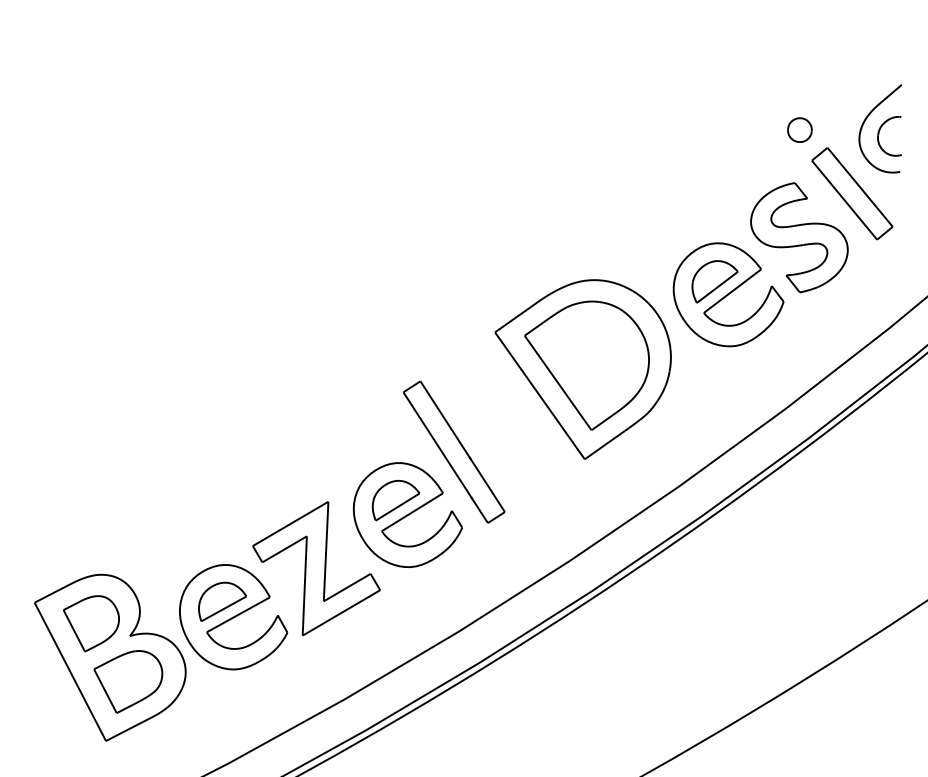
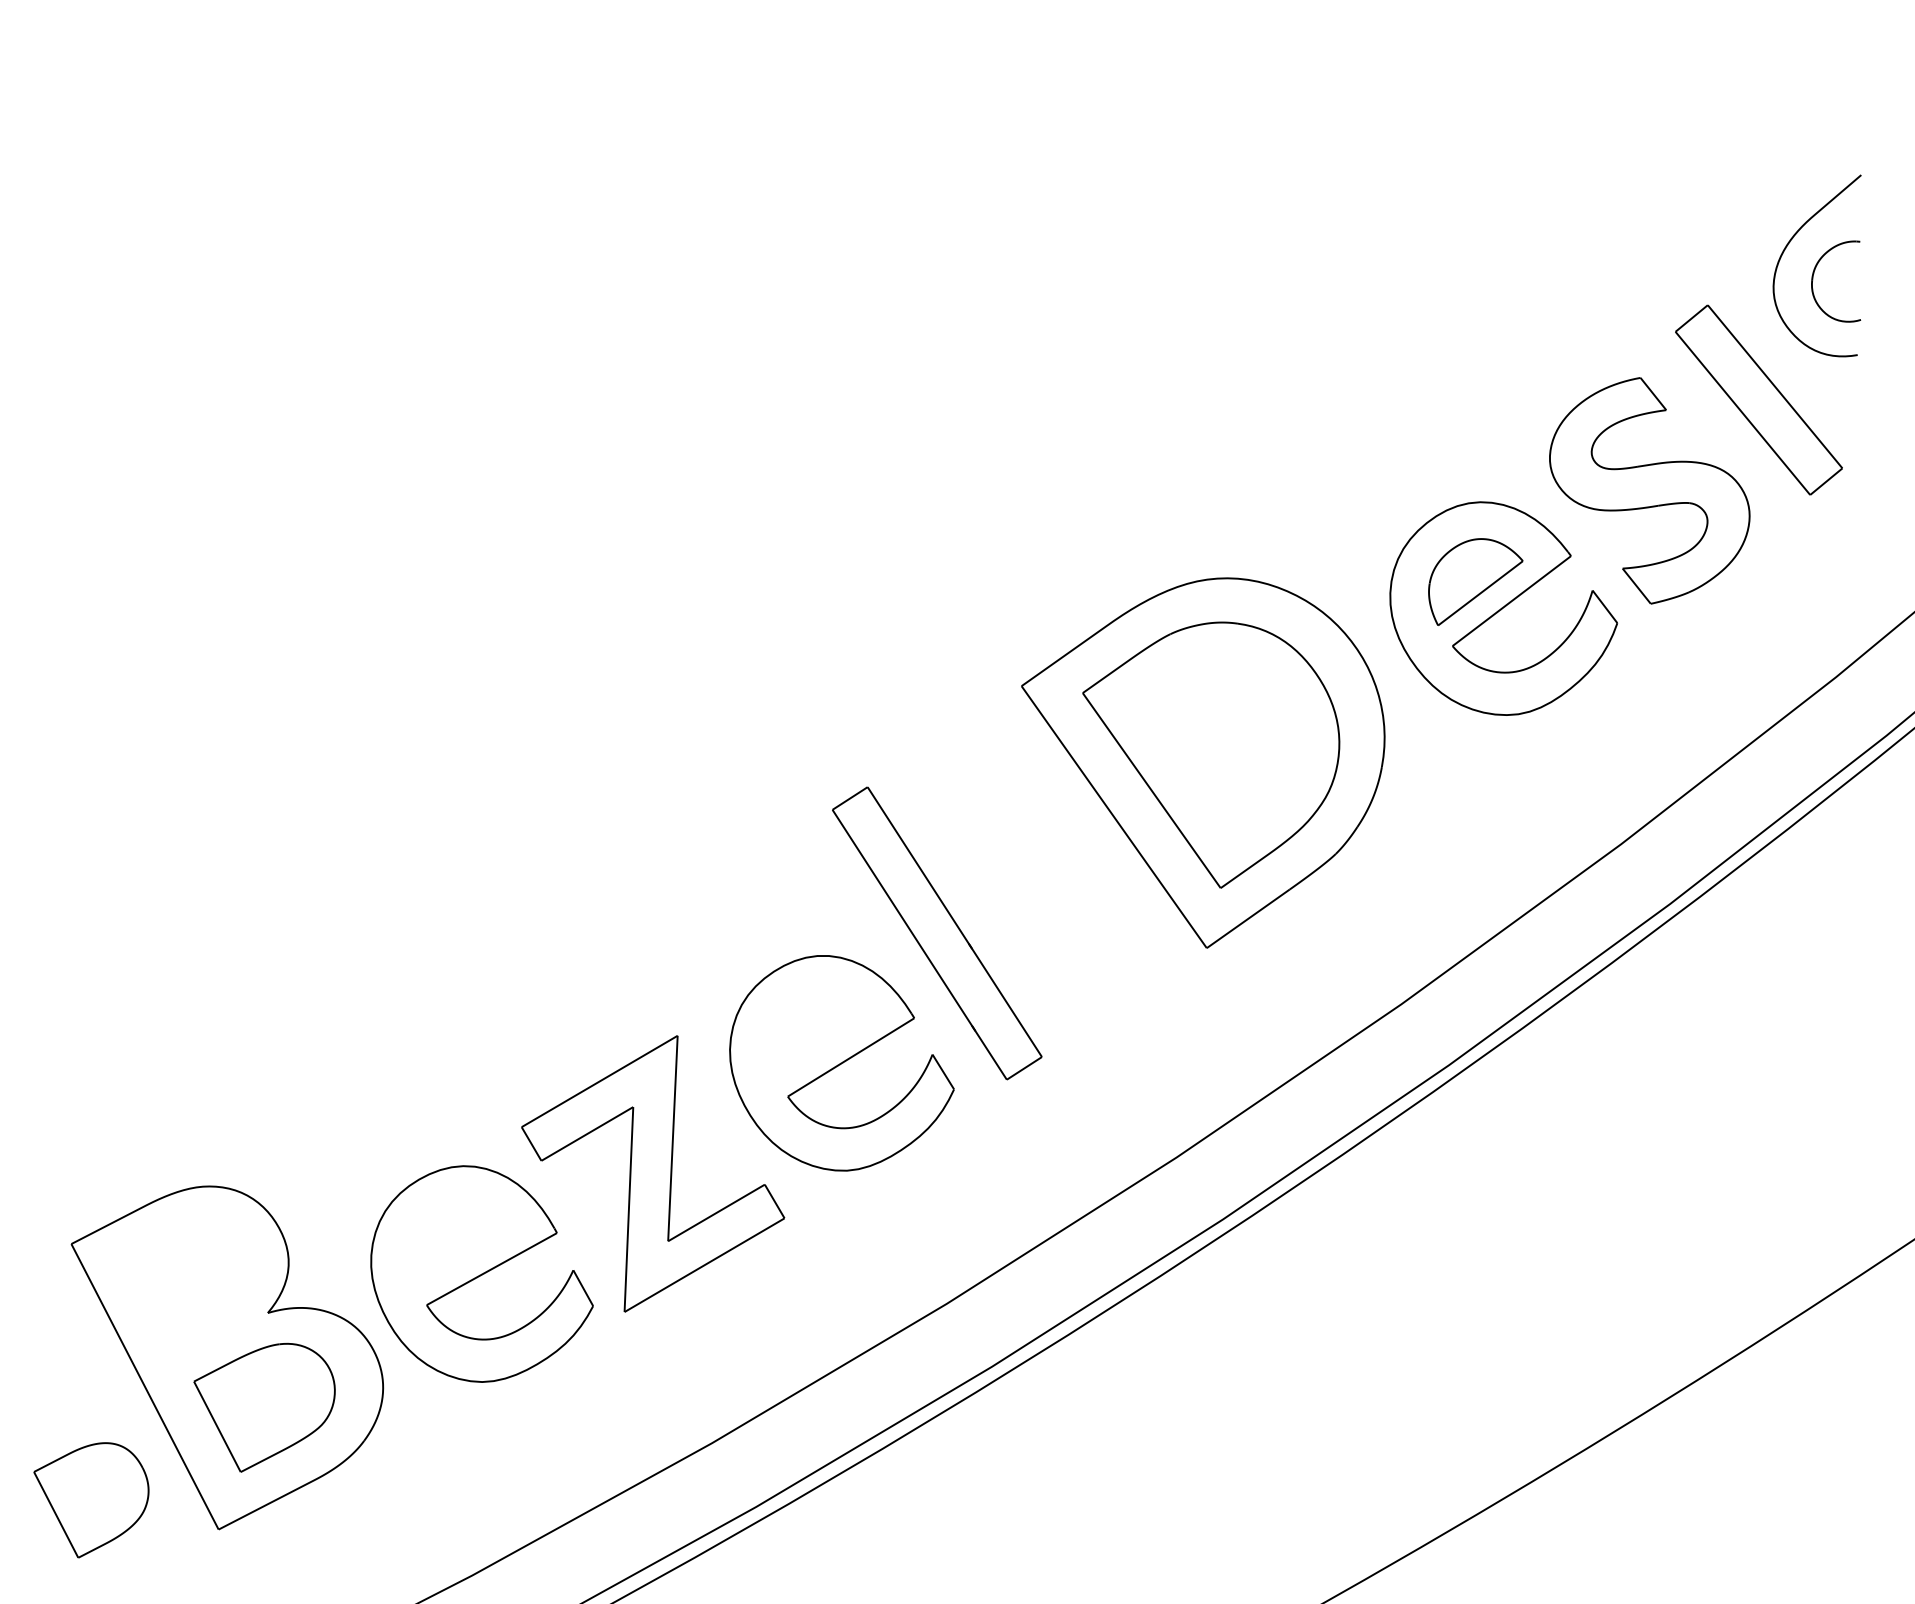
part: (799, 129) -> (1649, 267), removed
part: (395, 500) -> (816, 1033), removed
part: (222, 601) -> (459, 1241), removed
part: (91, 623) -> (91, 1499), moved

